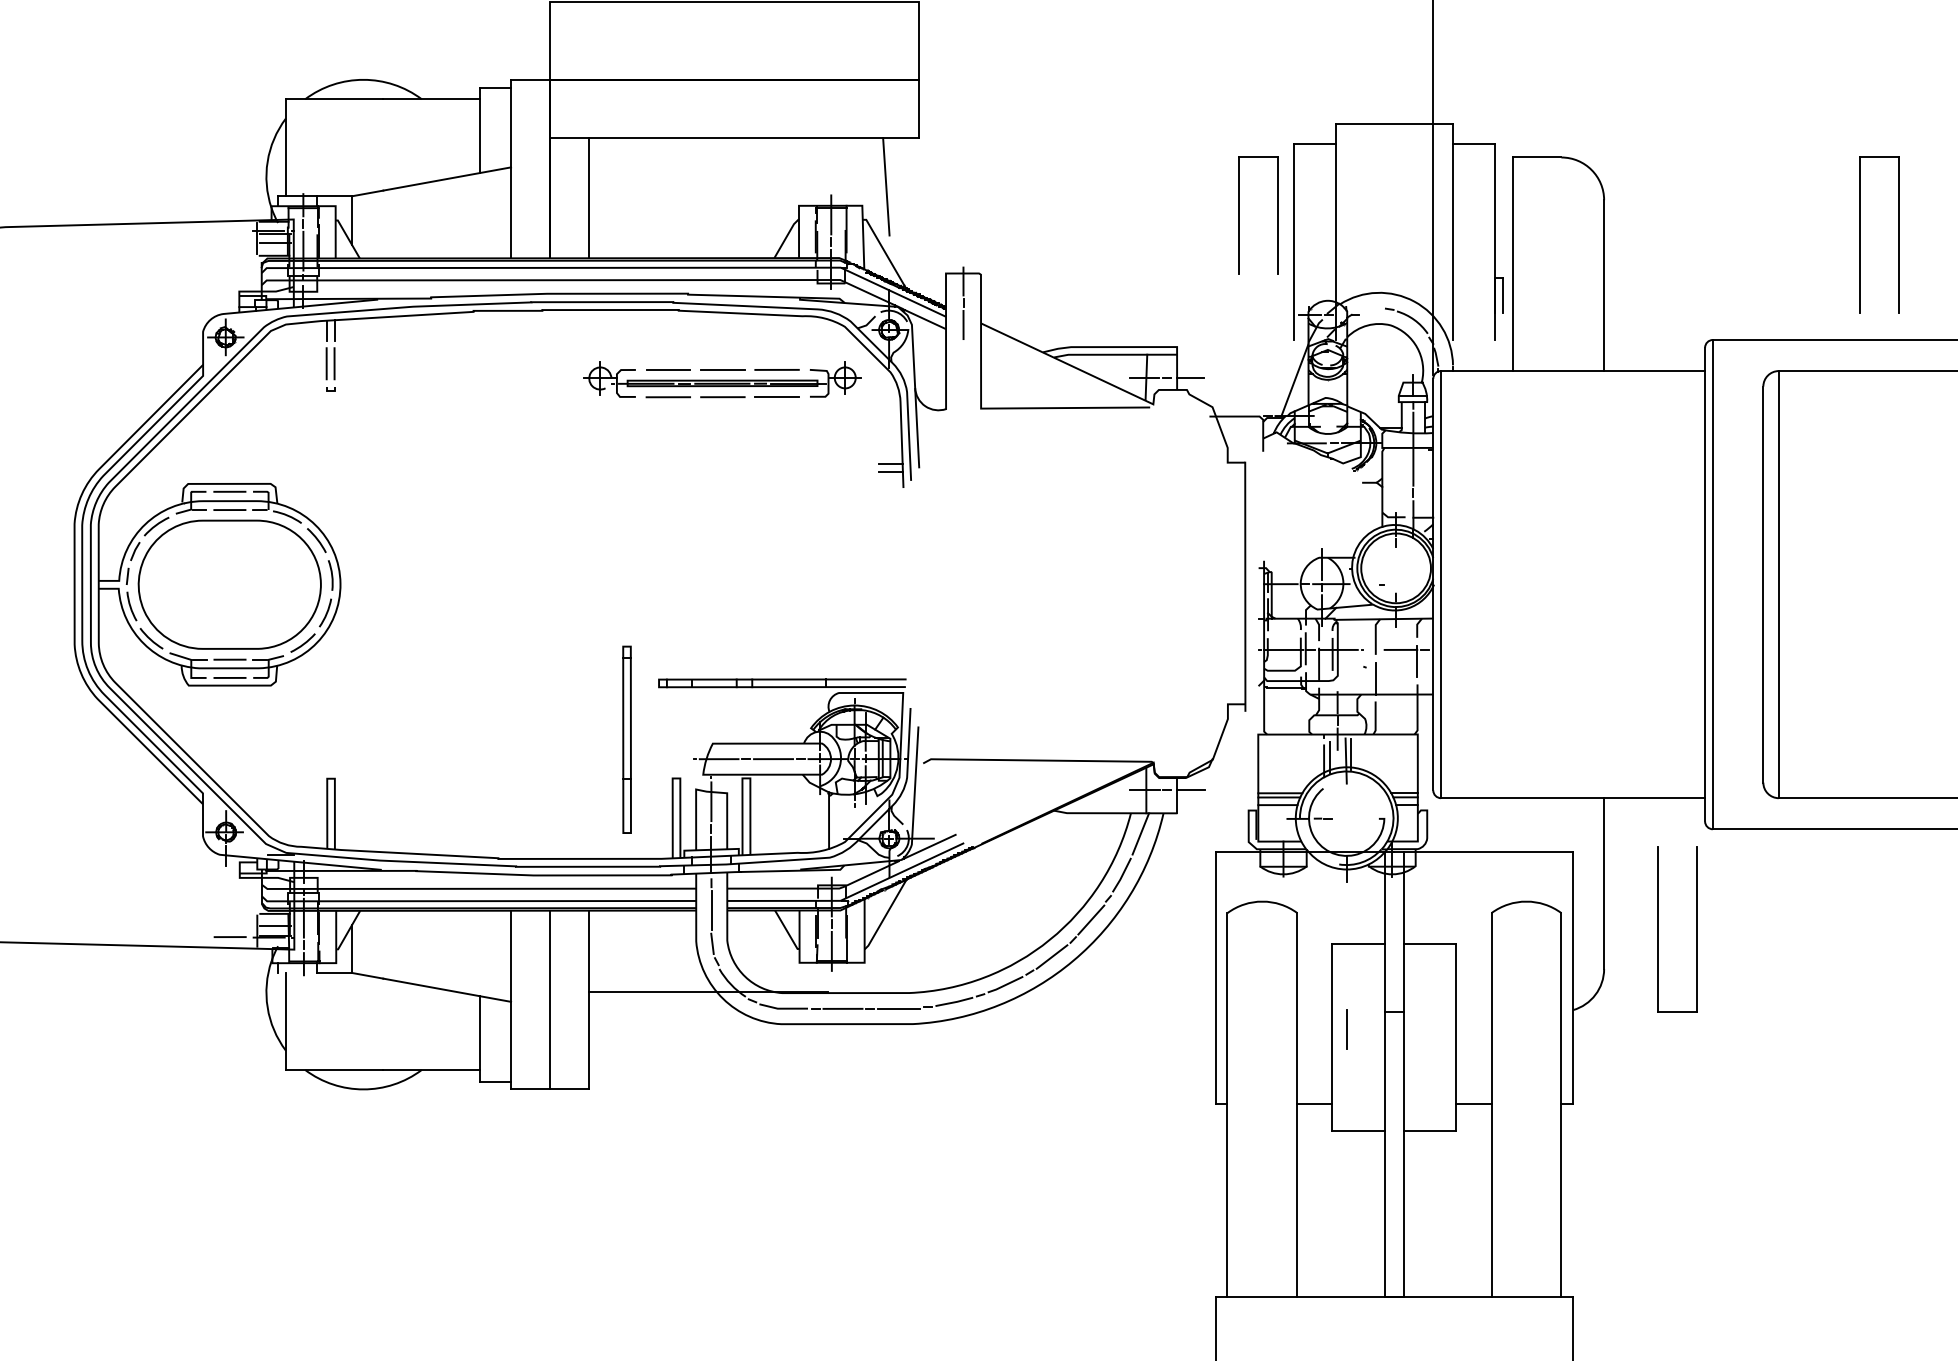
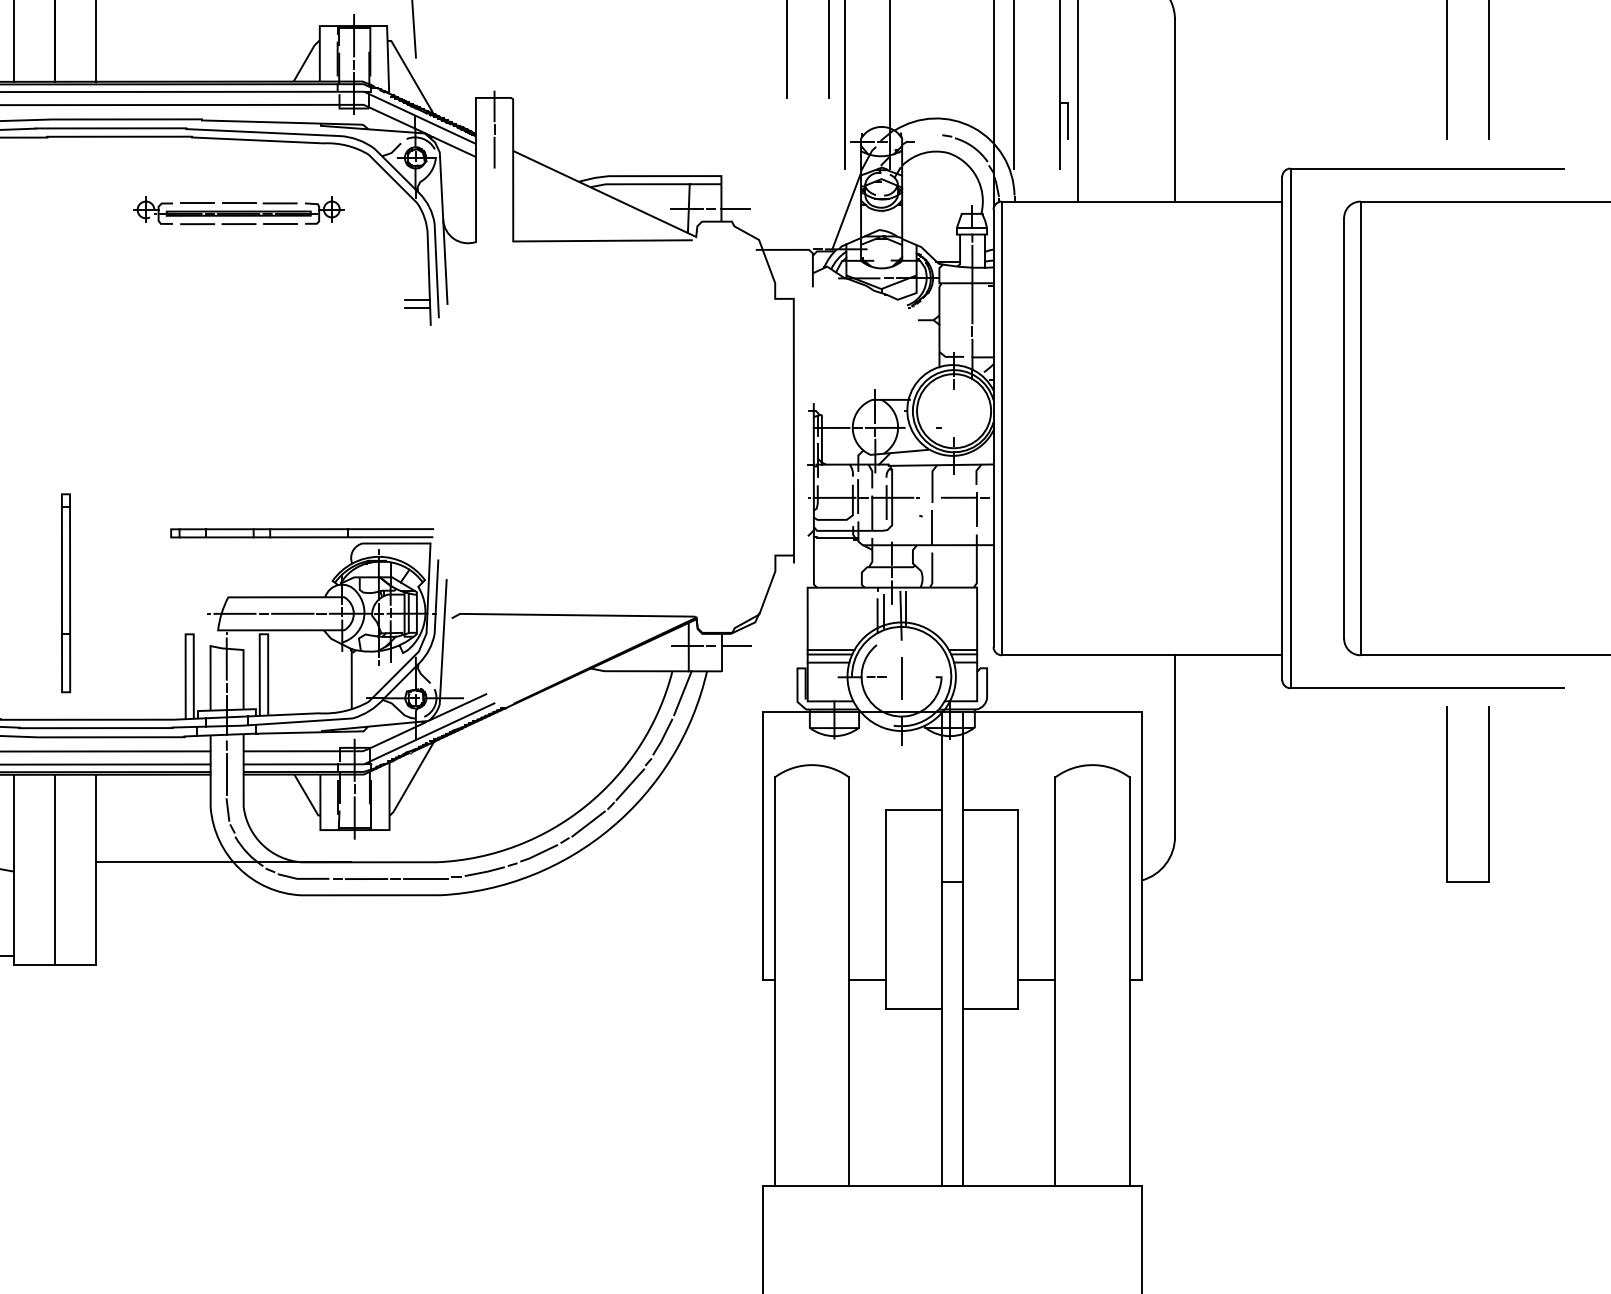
part: (722, 379) -> (238, 210), size x0.71
part: (626, 739) -> (65, 592), moved
part: (1658, 929) -> (1447, 794), moved
line: (1346, 1029) -> (901, 677), moved

